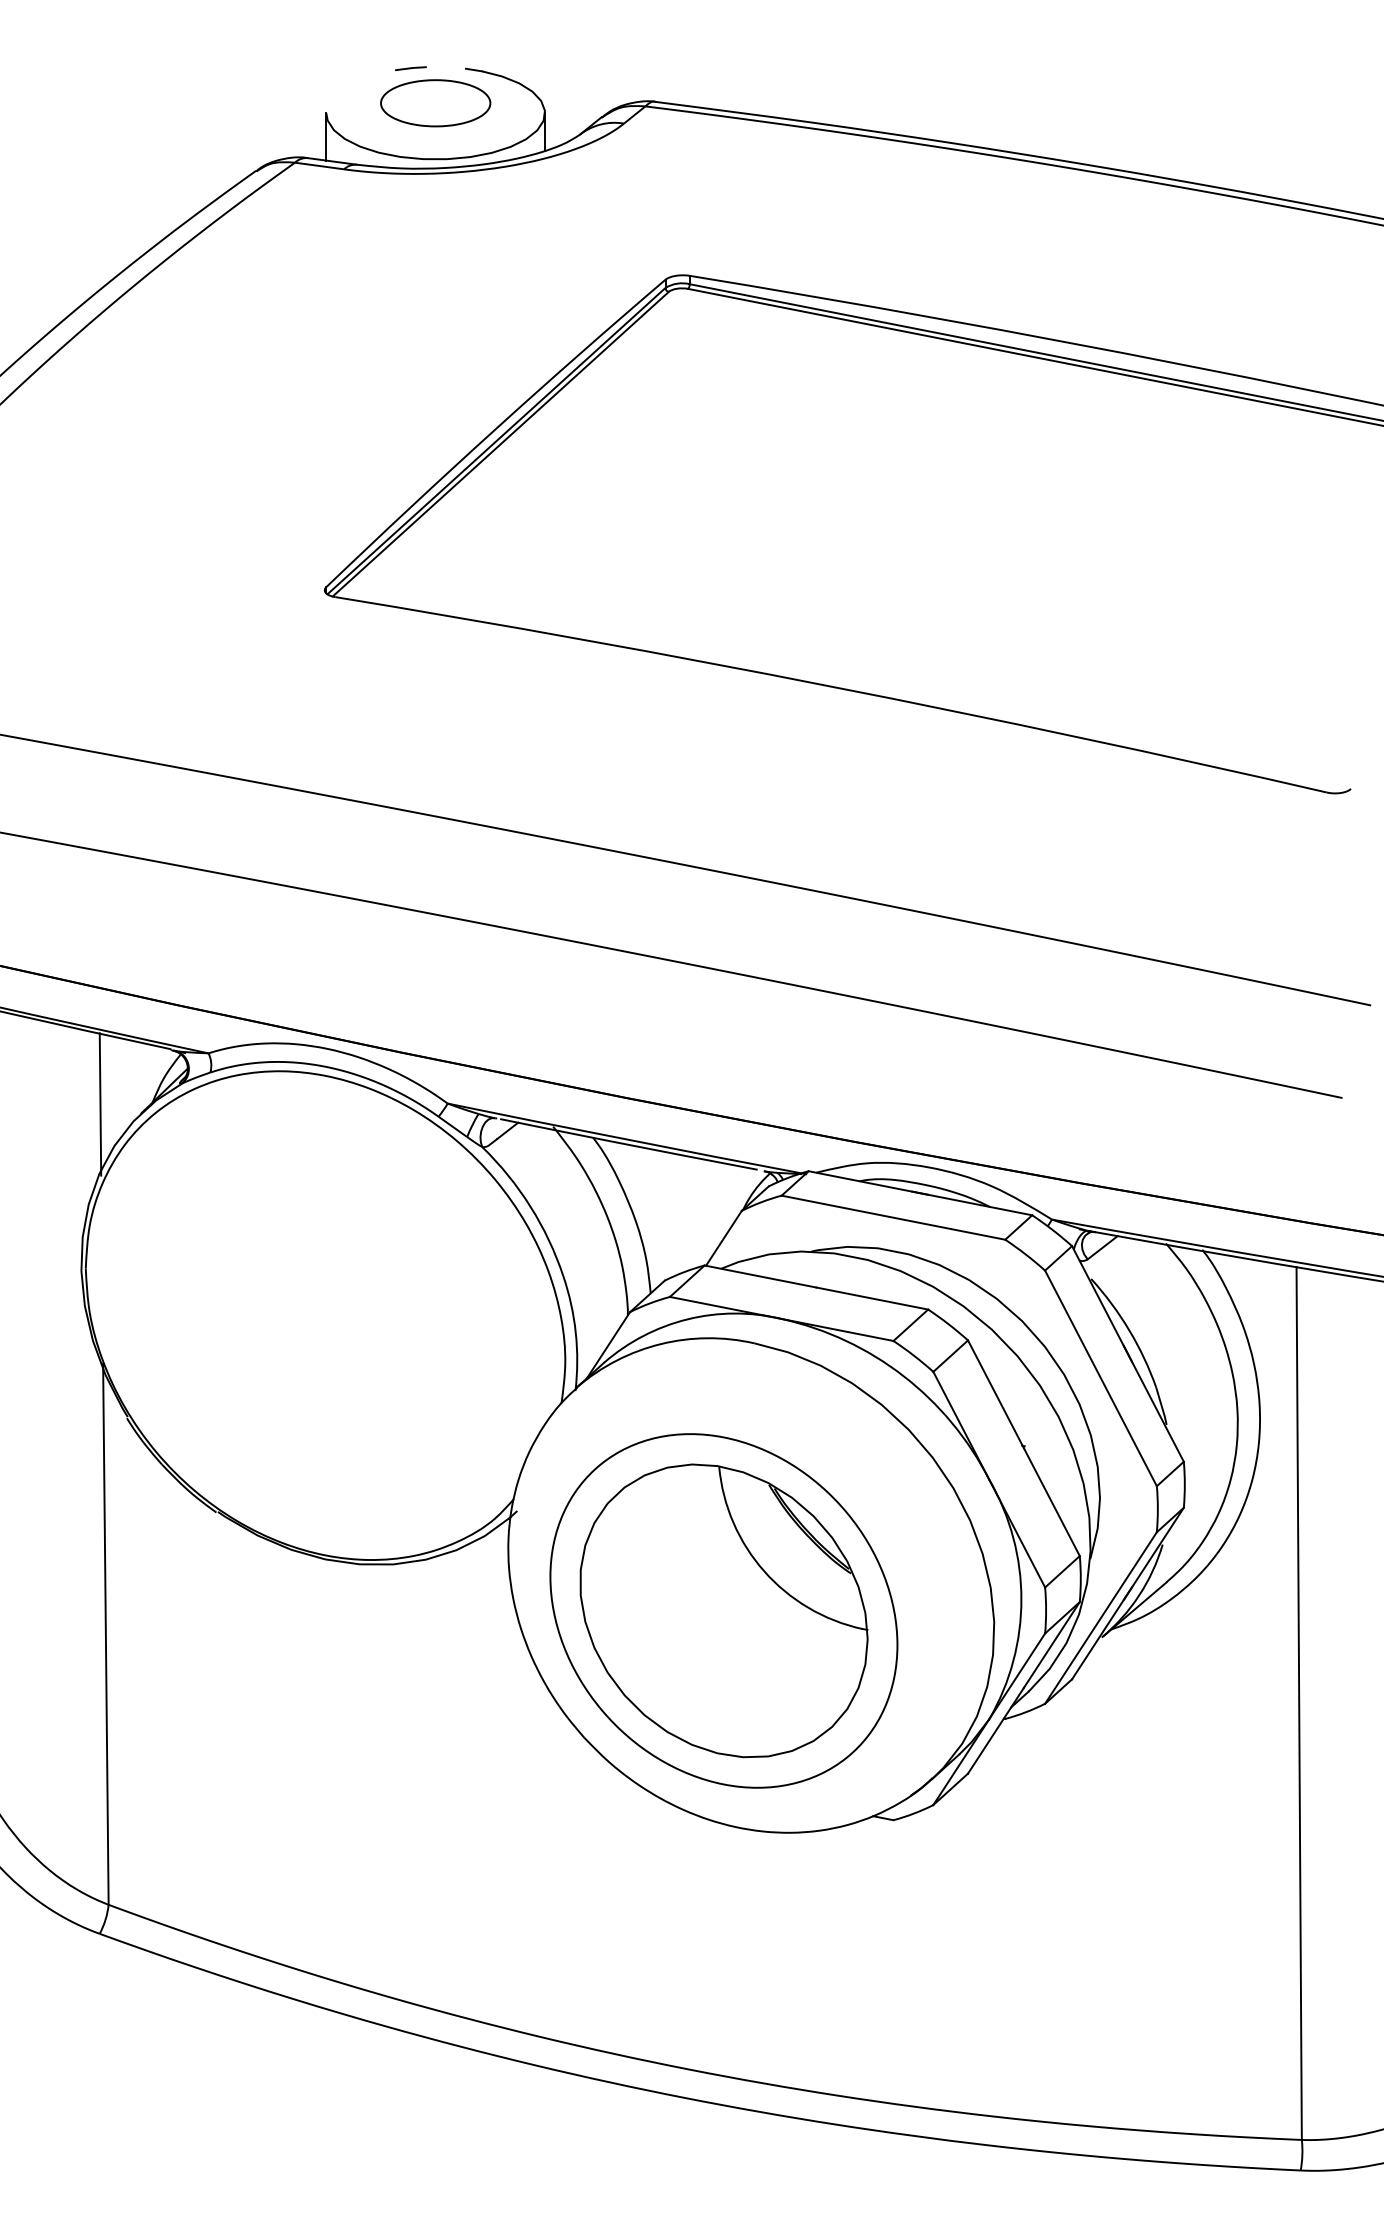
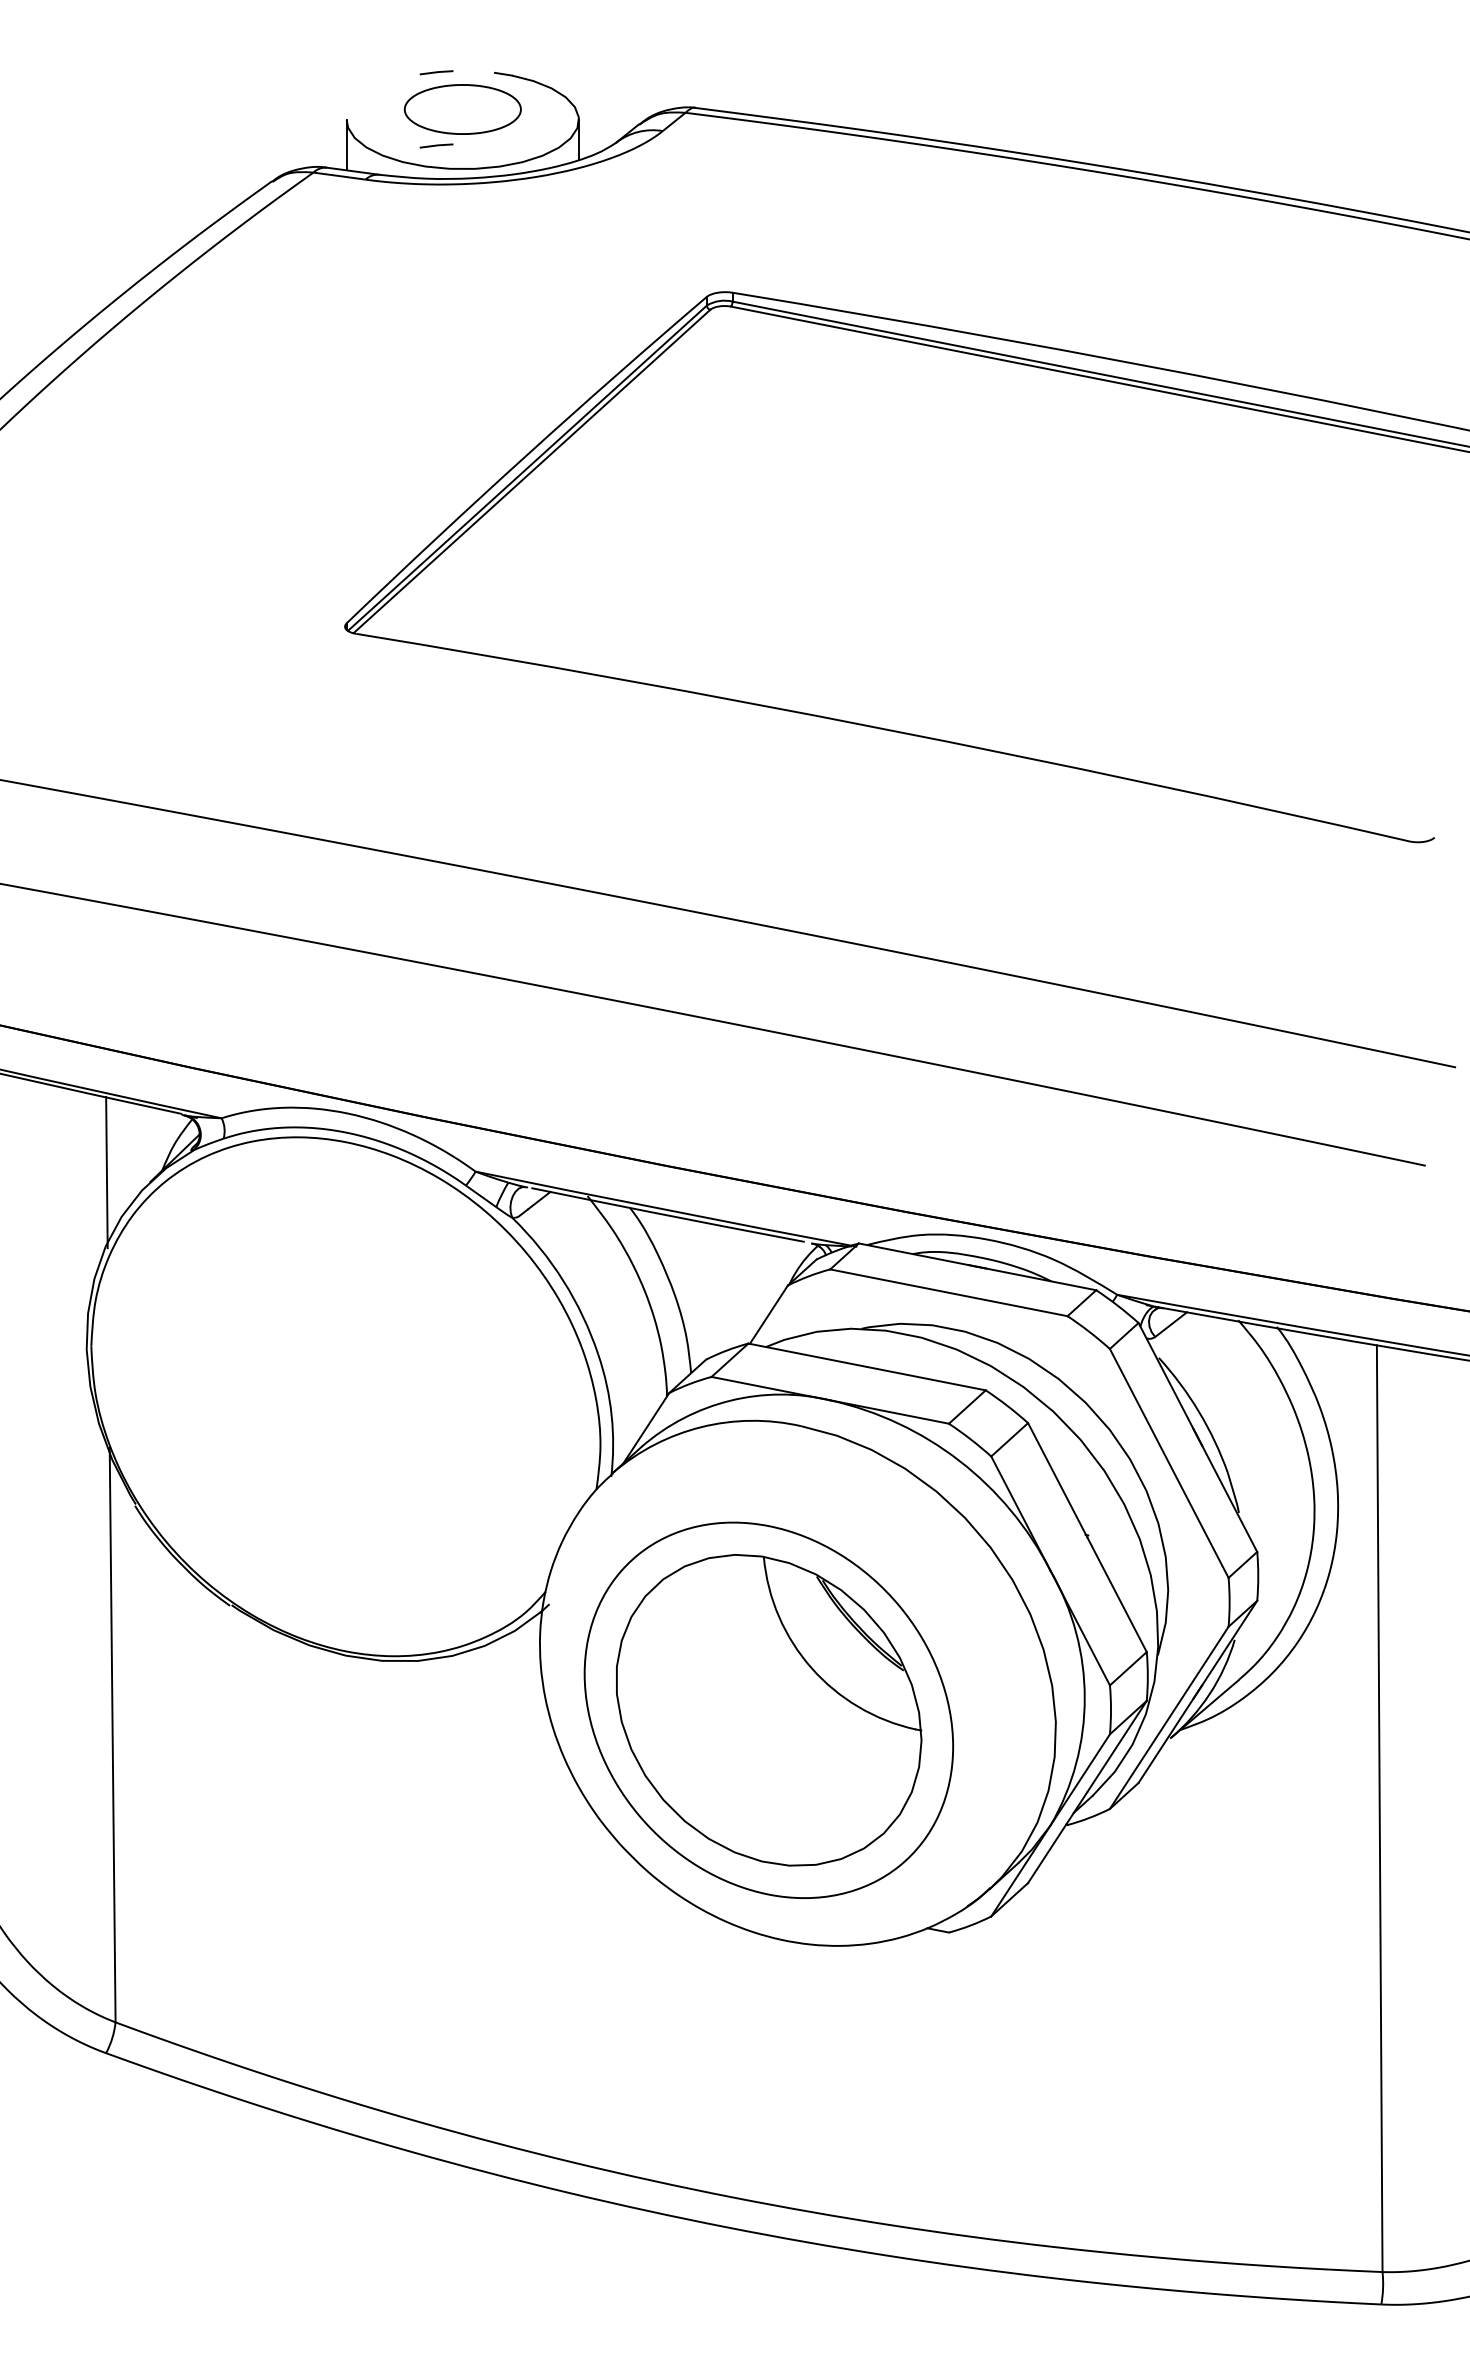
line: (410, 137) -> (436, 145), added

